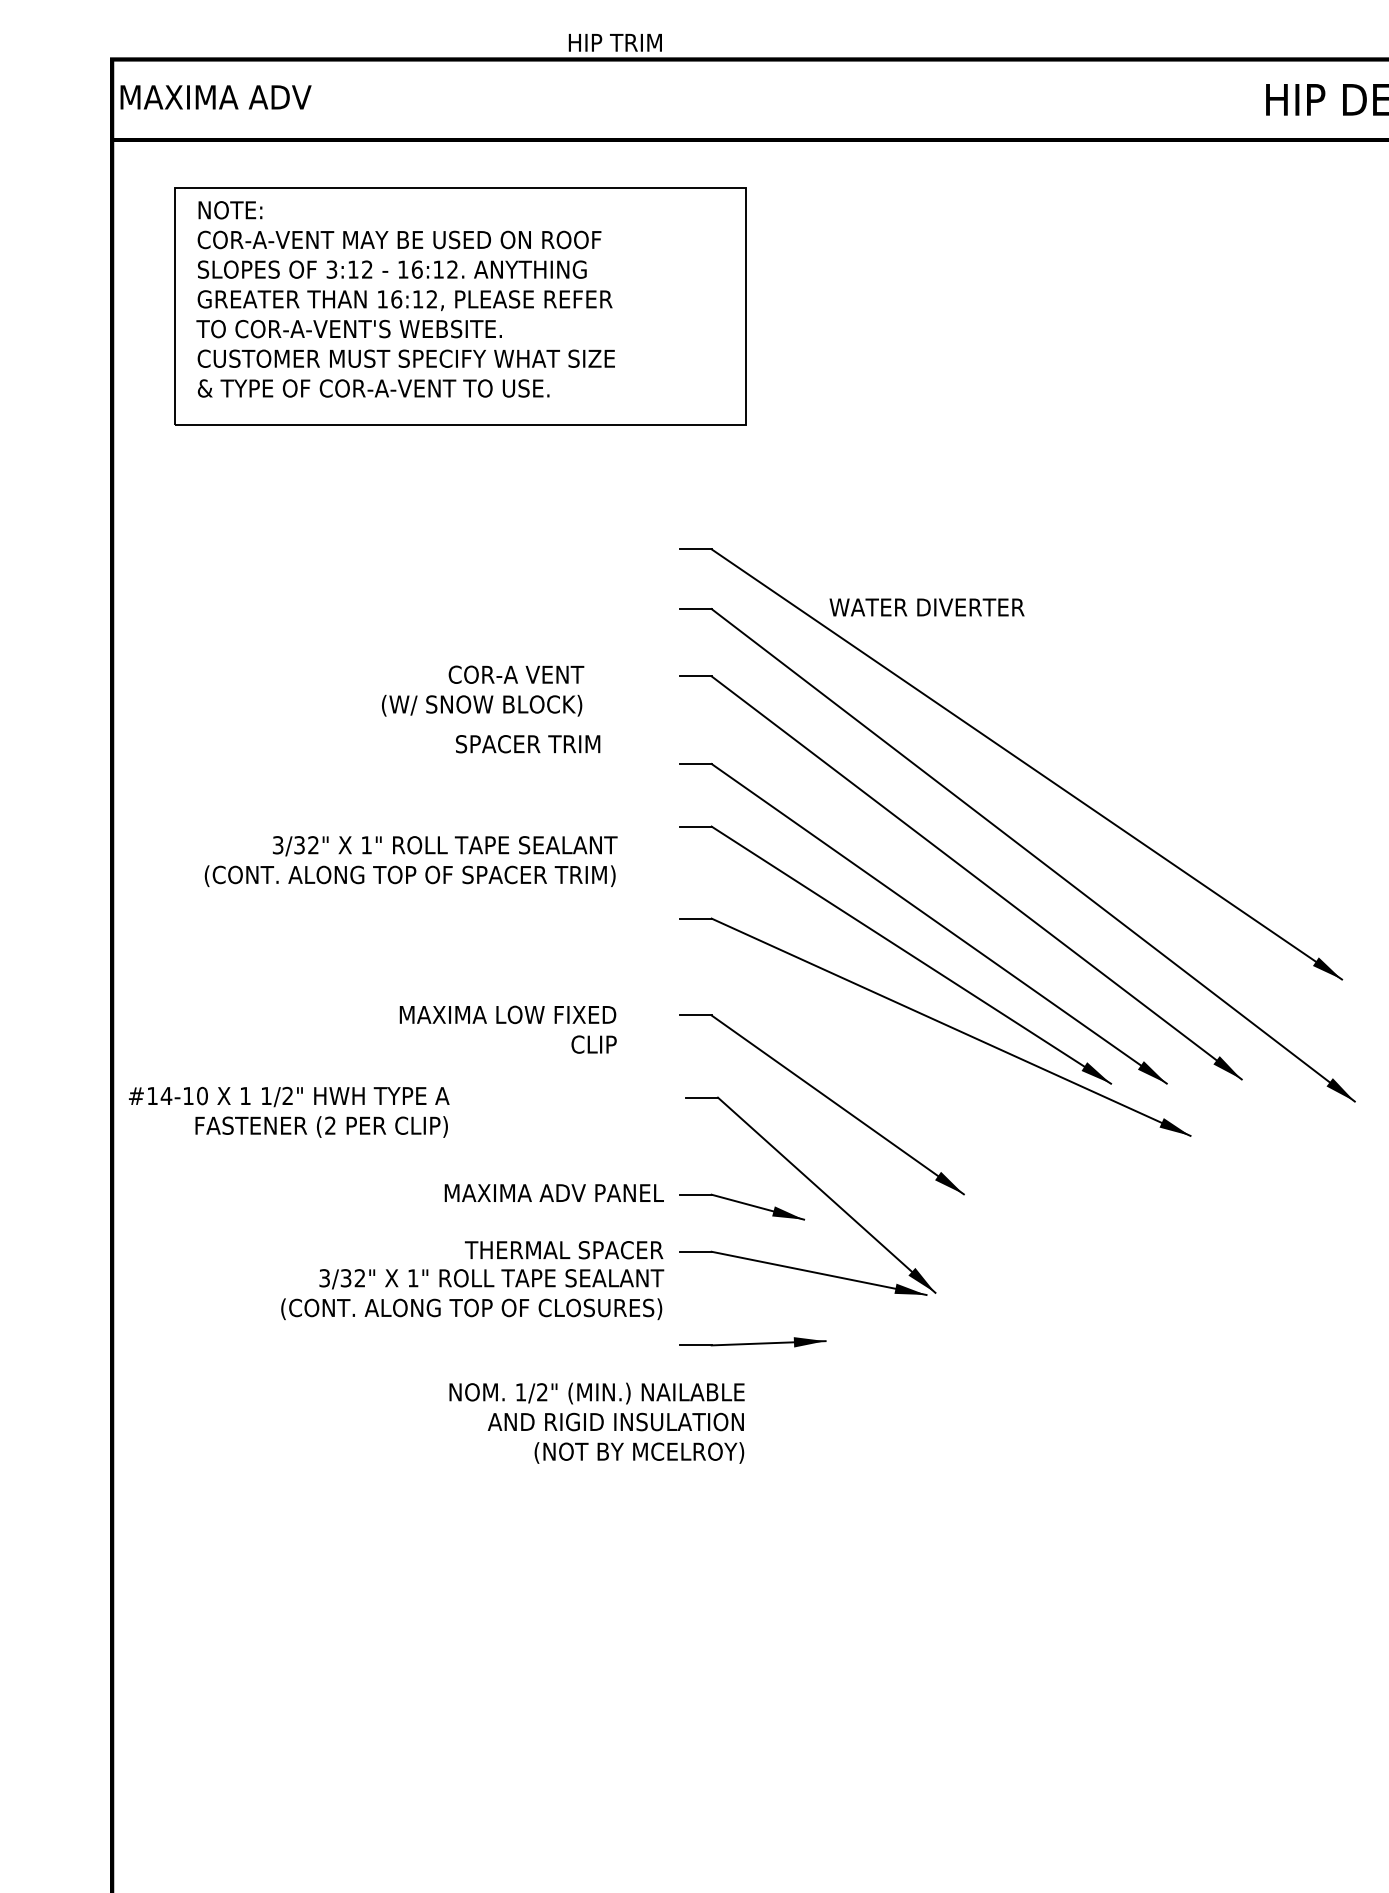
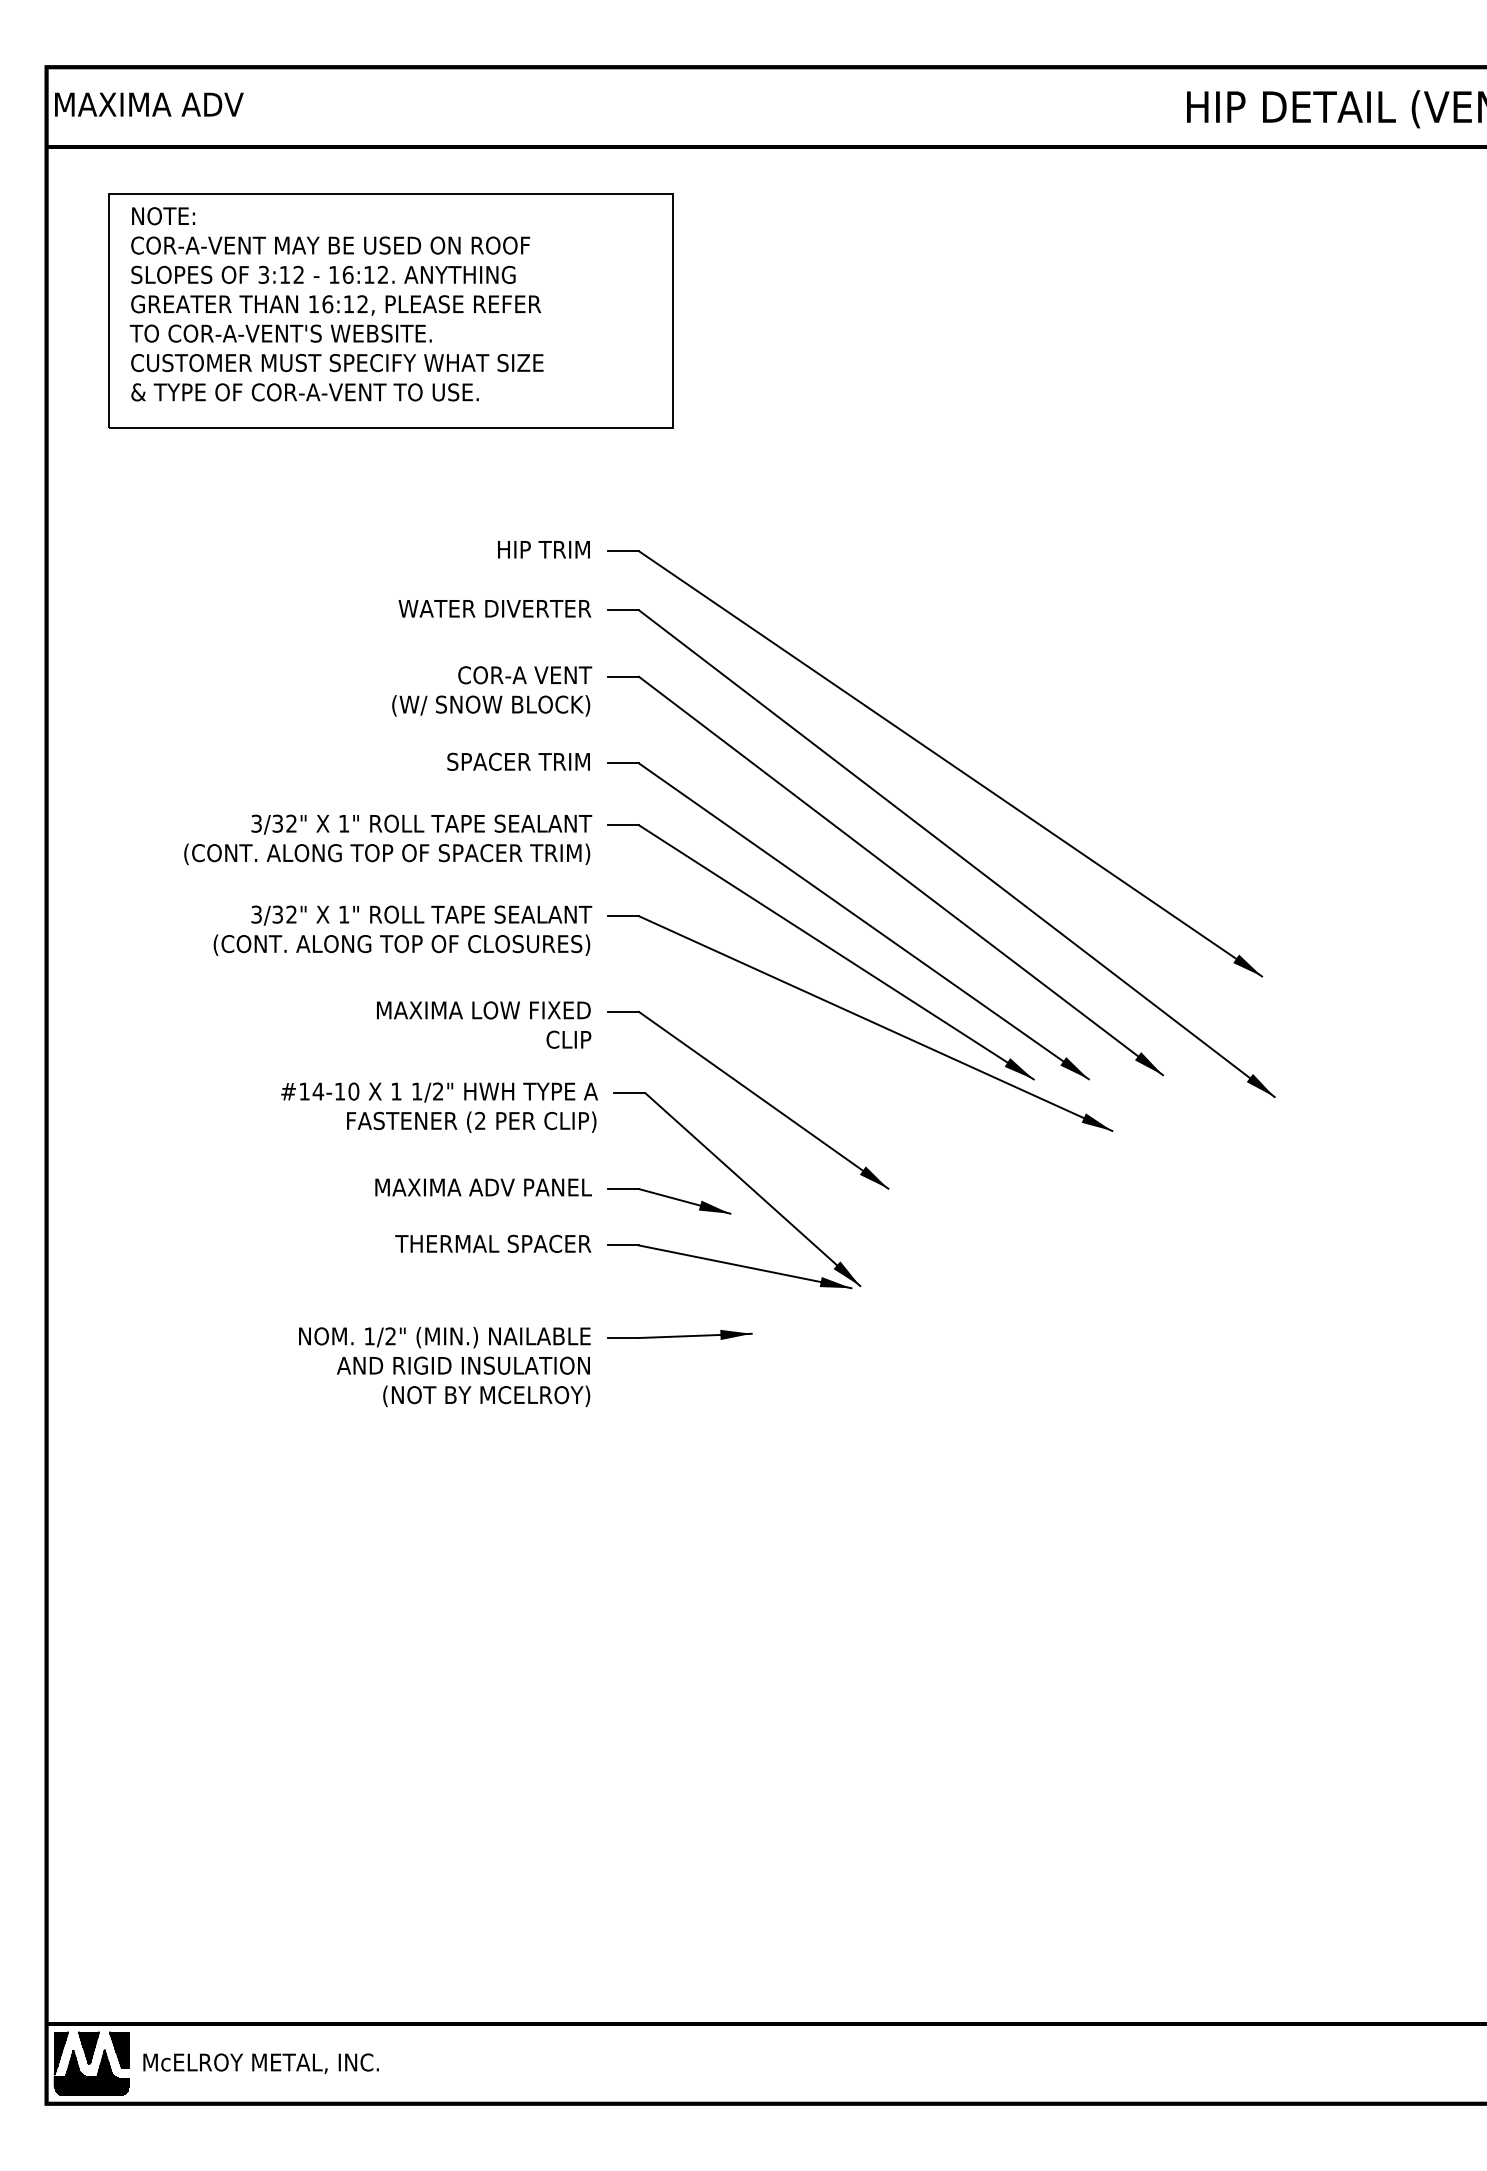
text: (614, 42) -> (543, 549), moved
text: (926, 607) -> (494, 608), moved
text: (483, 691) -> (492, 691), moved
text: (527, 743) -> (518, 761), moved
text: (411, 861) -> (388, 839), moved
text: (508, 1029) -> (484, 1024), moved
text: (289, 1112) -> (439, 1107), moved
text: (472, 1294) -> (402, 930), moved
text: (596, 1422) -> (444, 1366), moved

